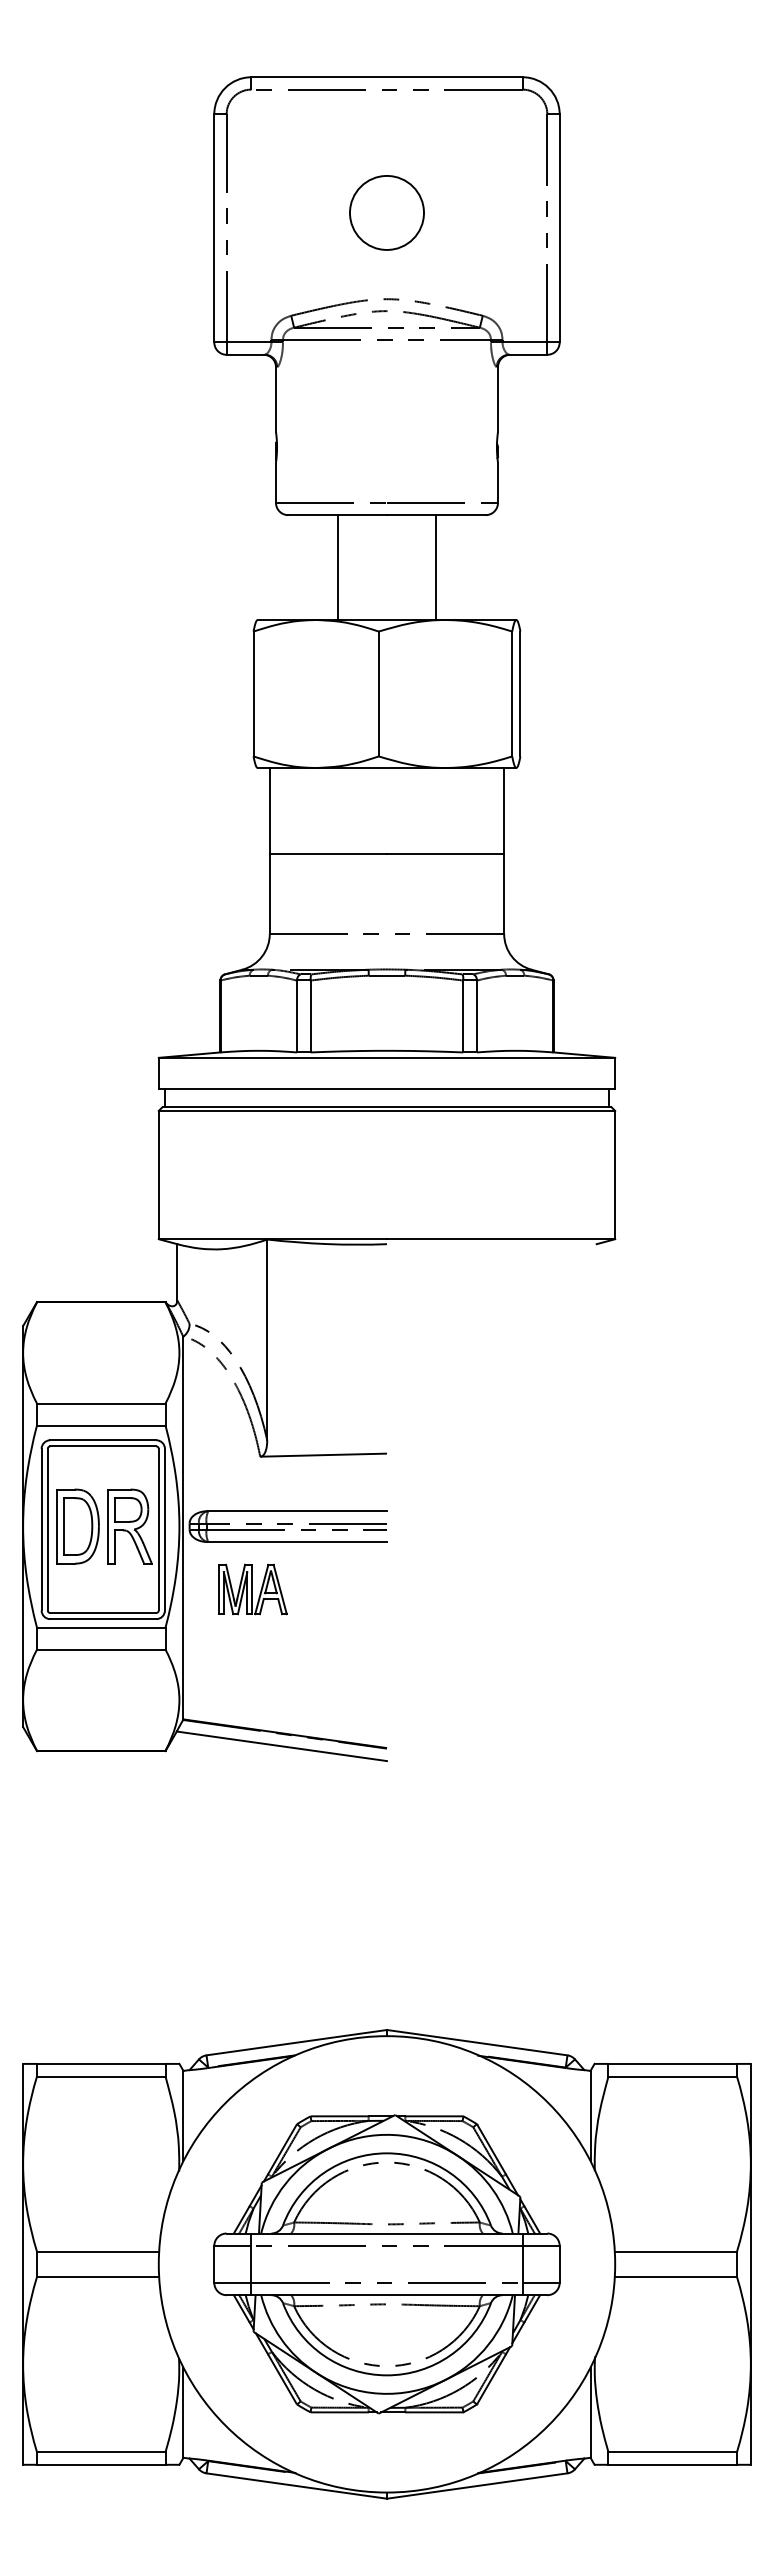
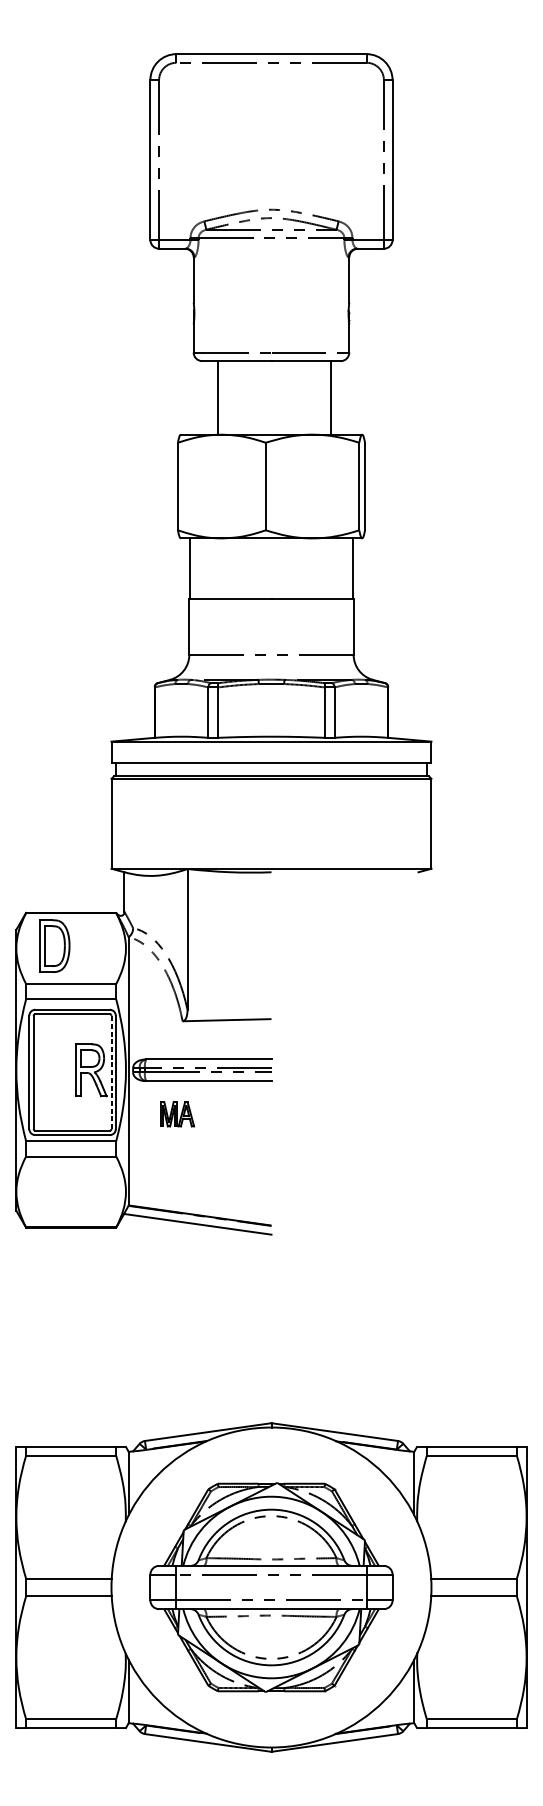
circle: (386, 212) -> (271, 148), removed
line: (337, 567) -> (217, 397), moved
line: (436, 567) -> (330, 397), moved
part: (77, 1526) -> (54, 946), moved
line: (158, 1529) -> (111, 1072), solid -> dashed
part: (252, 1589) -> (177, 1114), size x0.7

